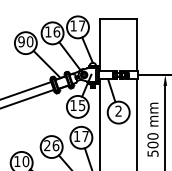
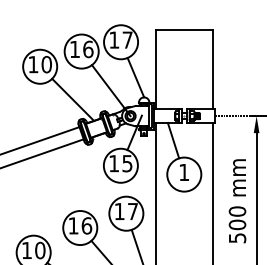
text: (21, 41) -> (33, 64), 90 -> 10
text: (118, 110) -> (183, 171), 2 -> 1
text: (47, 145) -> (73, 225), 26 -> 16

